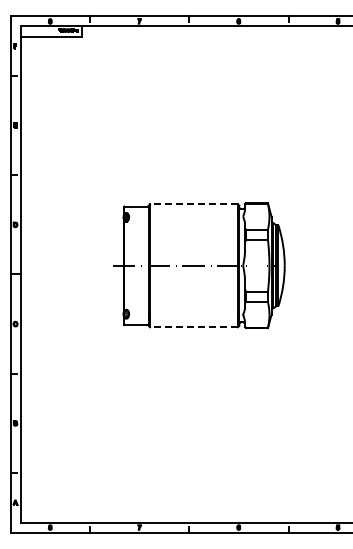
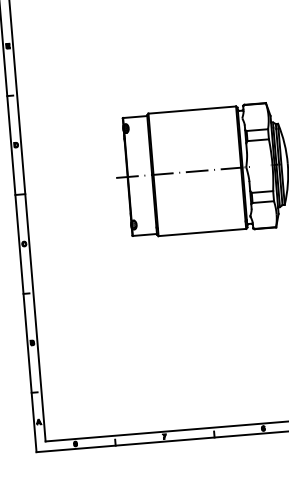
line: (193, 204) -> (191, 110), dashed -> solid
line: (193, 327) -> (201, 232), dashed -> solid

